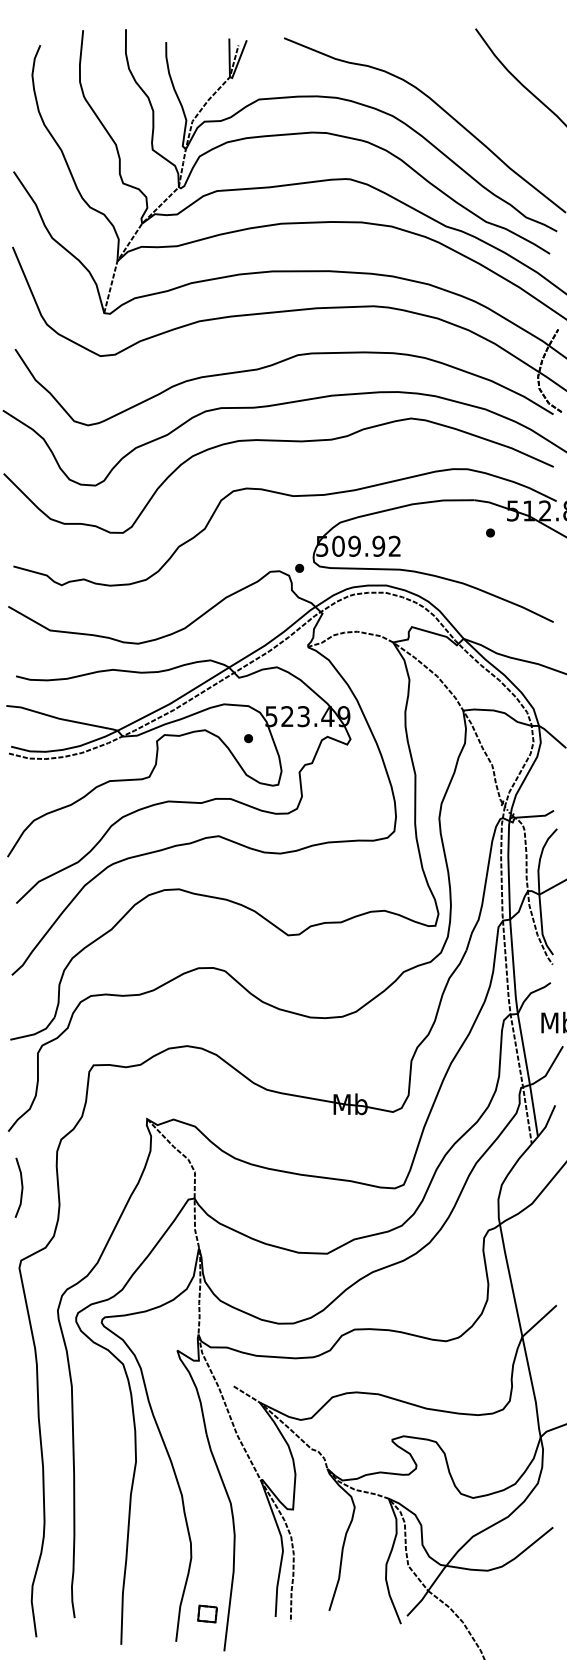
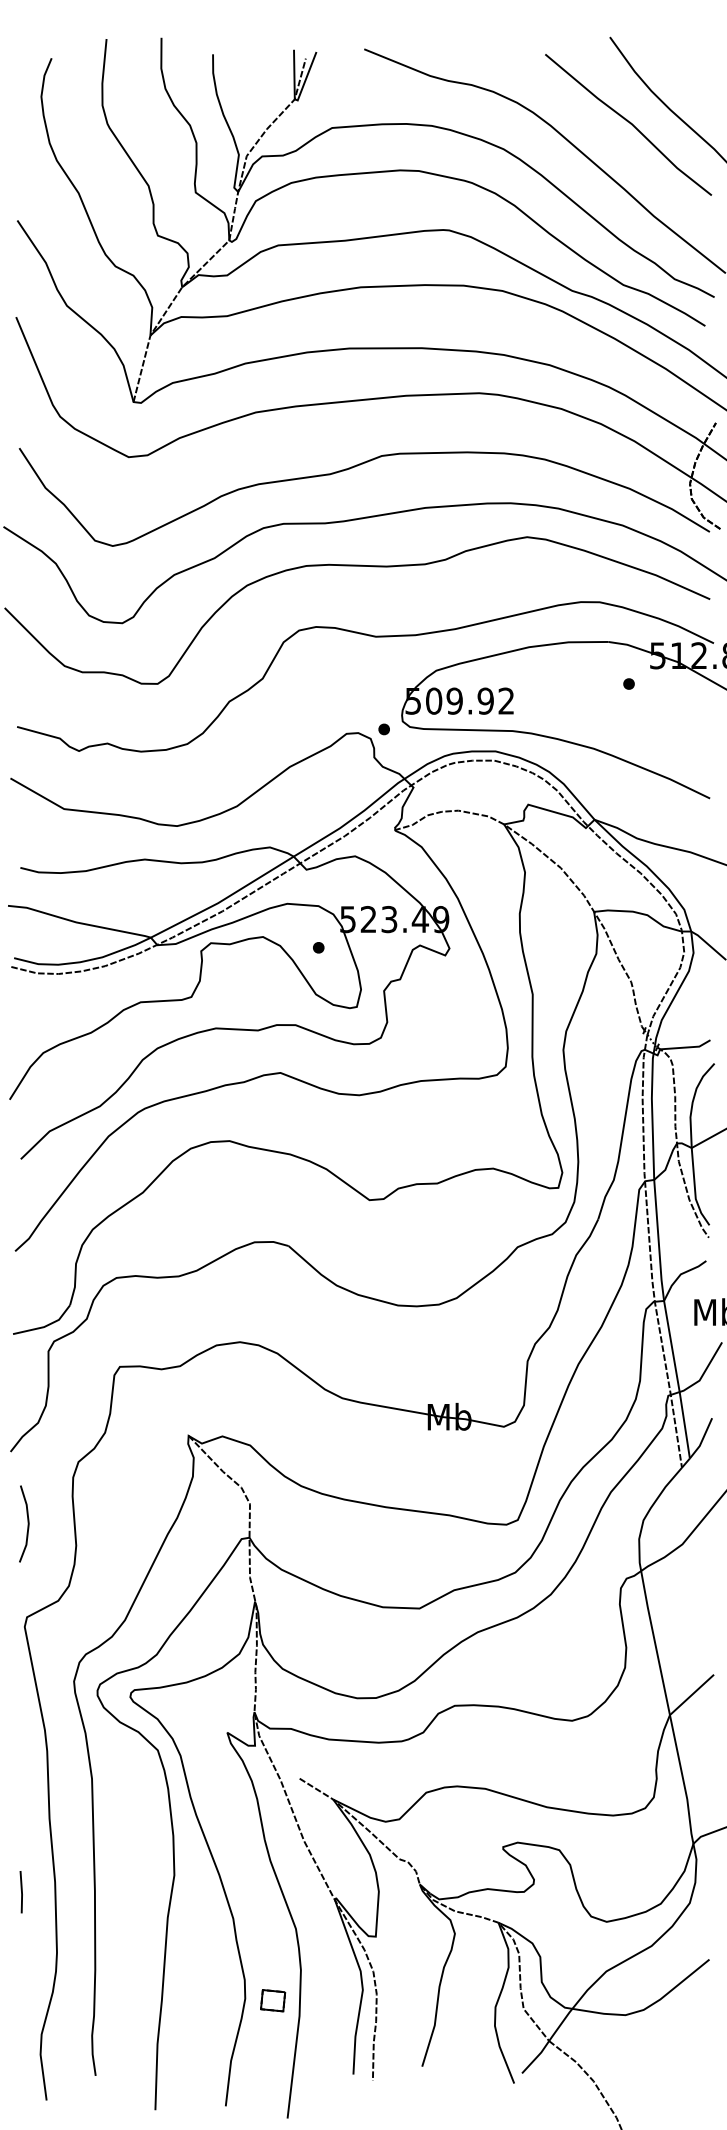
line: (490, 96) -> (629, 123), added
line: (16, 1475) -> (21, 1892), added
part: (207, 1613) -> (273, 2000), moved

